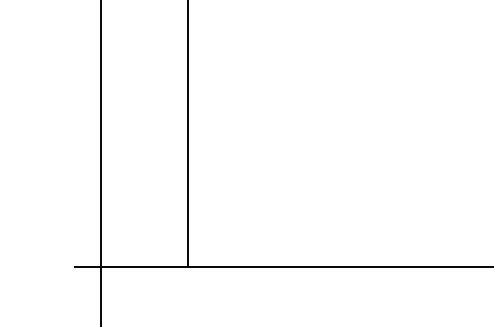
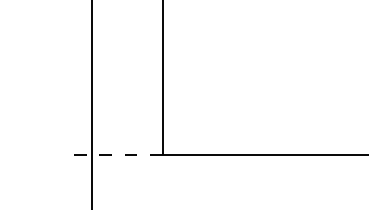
line: (131, 267) -> (116, 154), solid -> dashed

